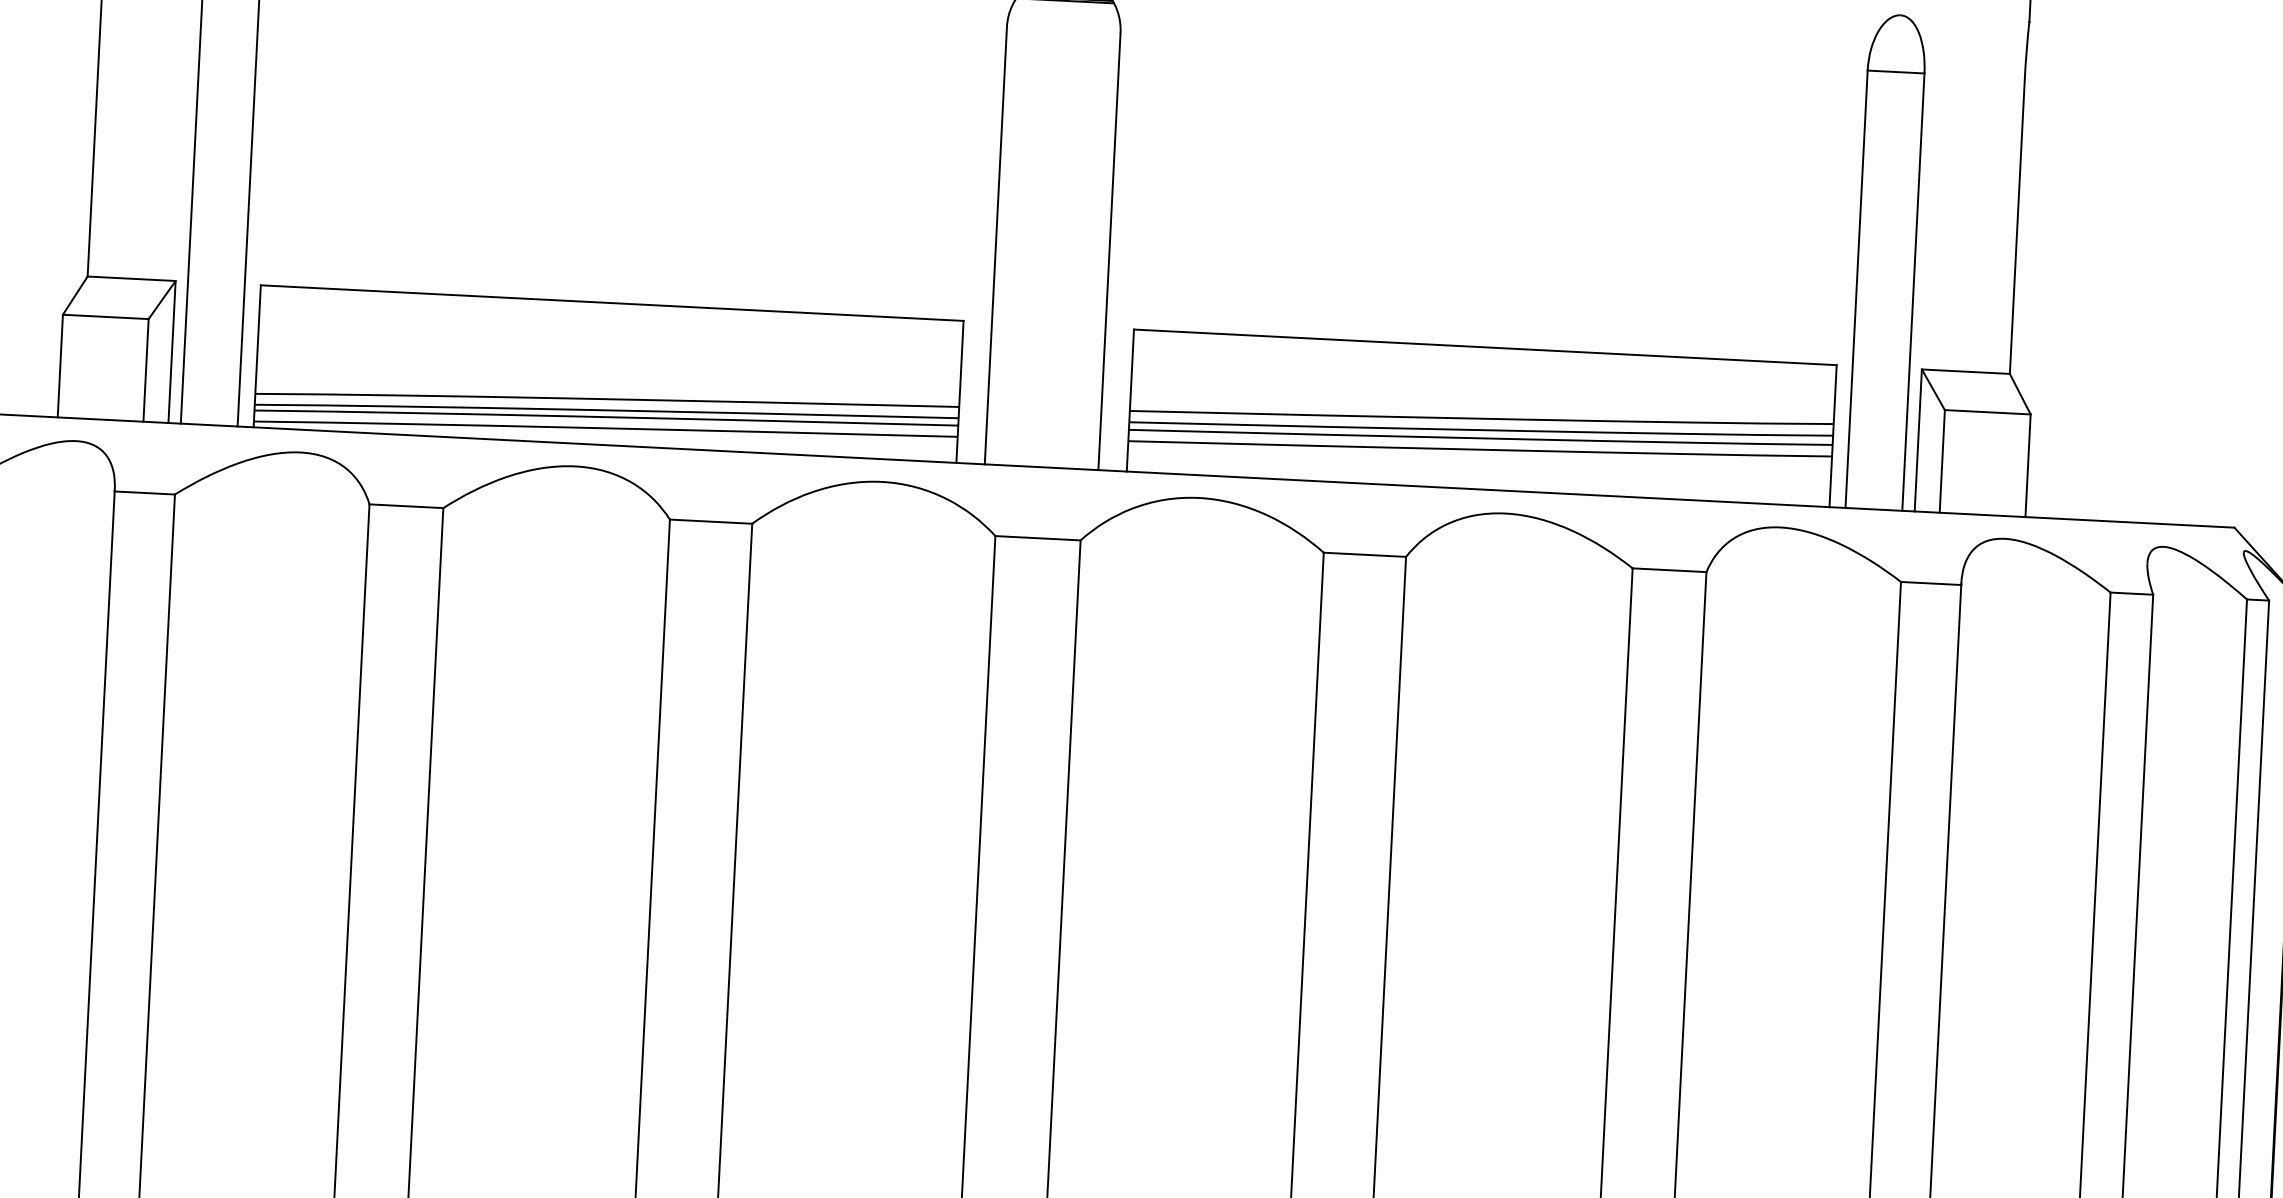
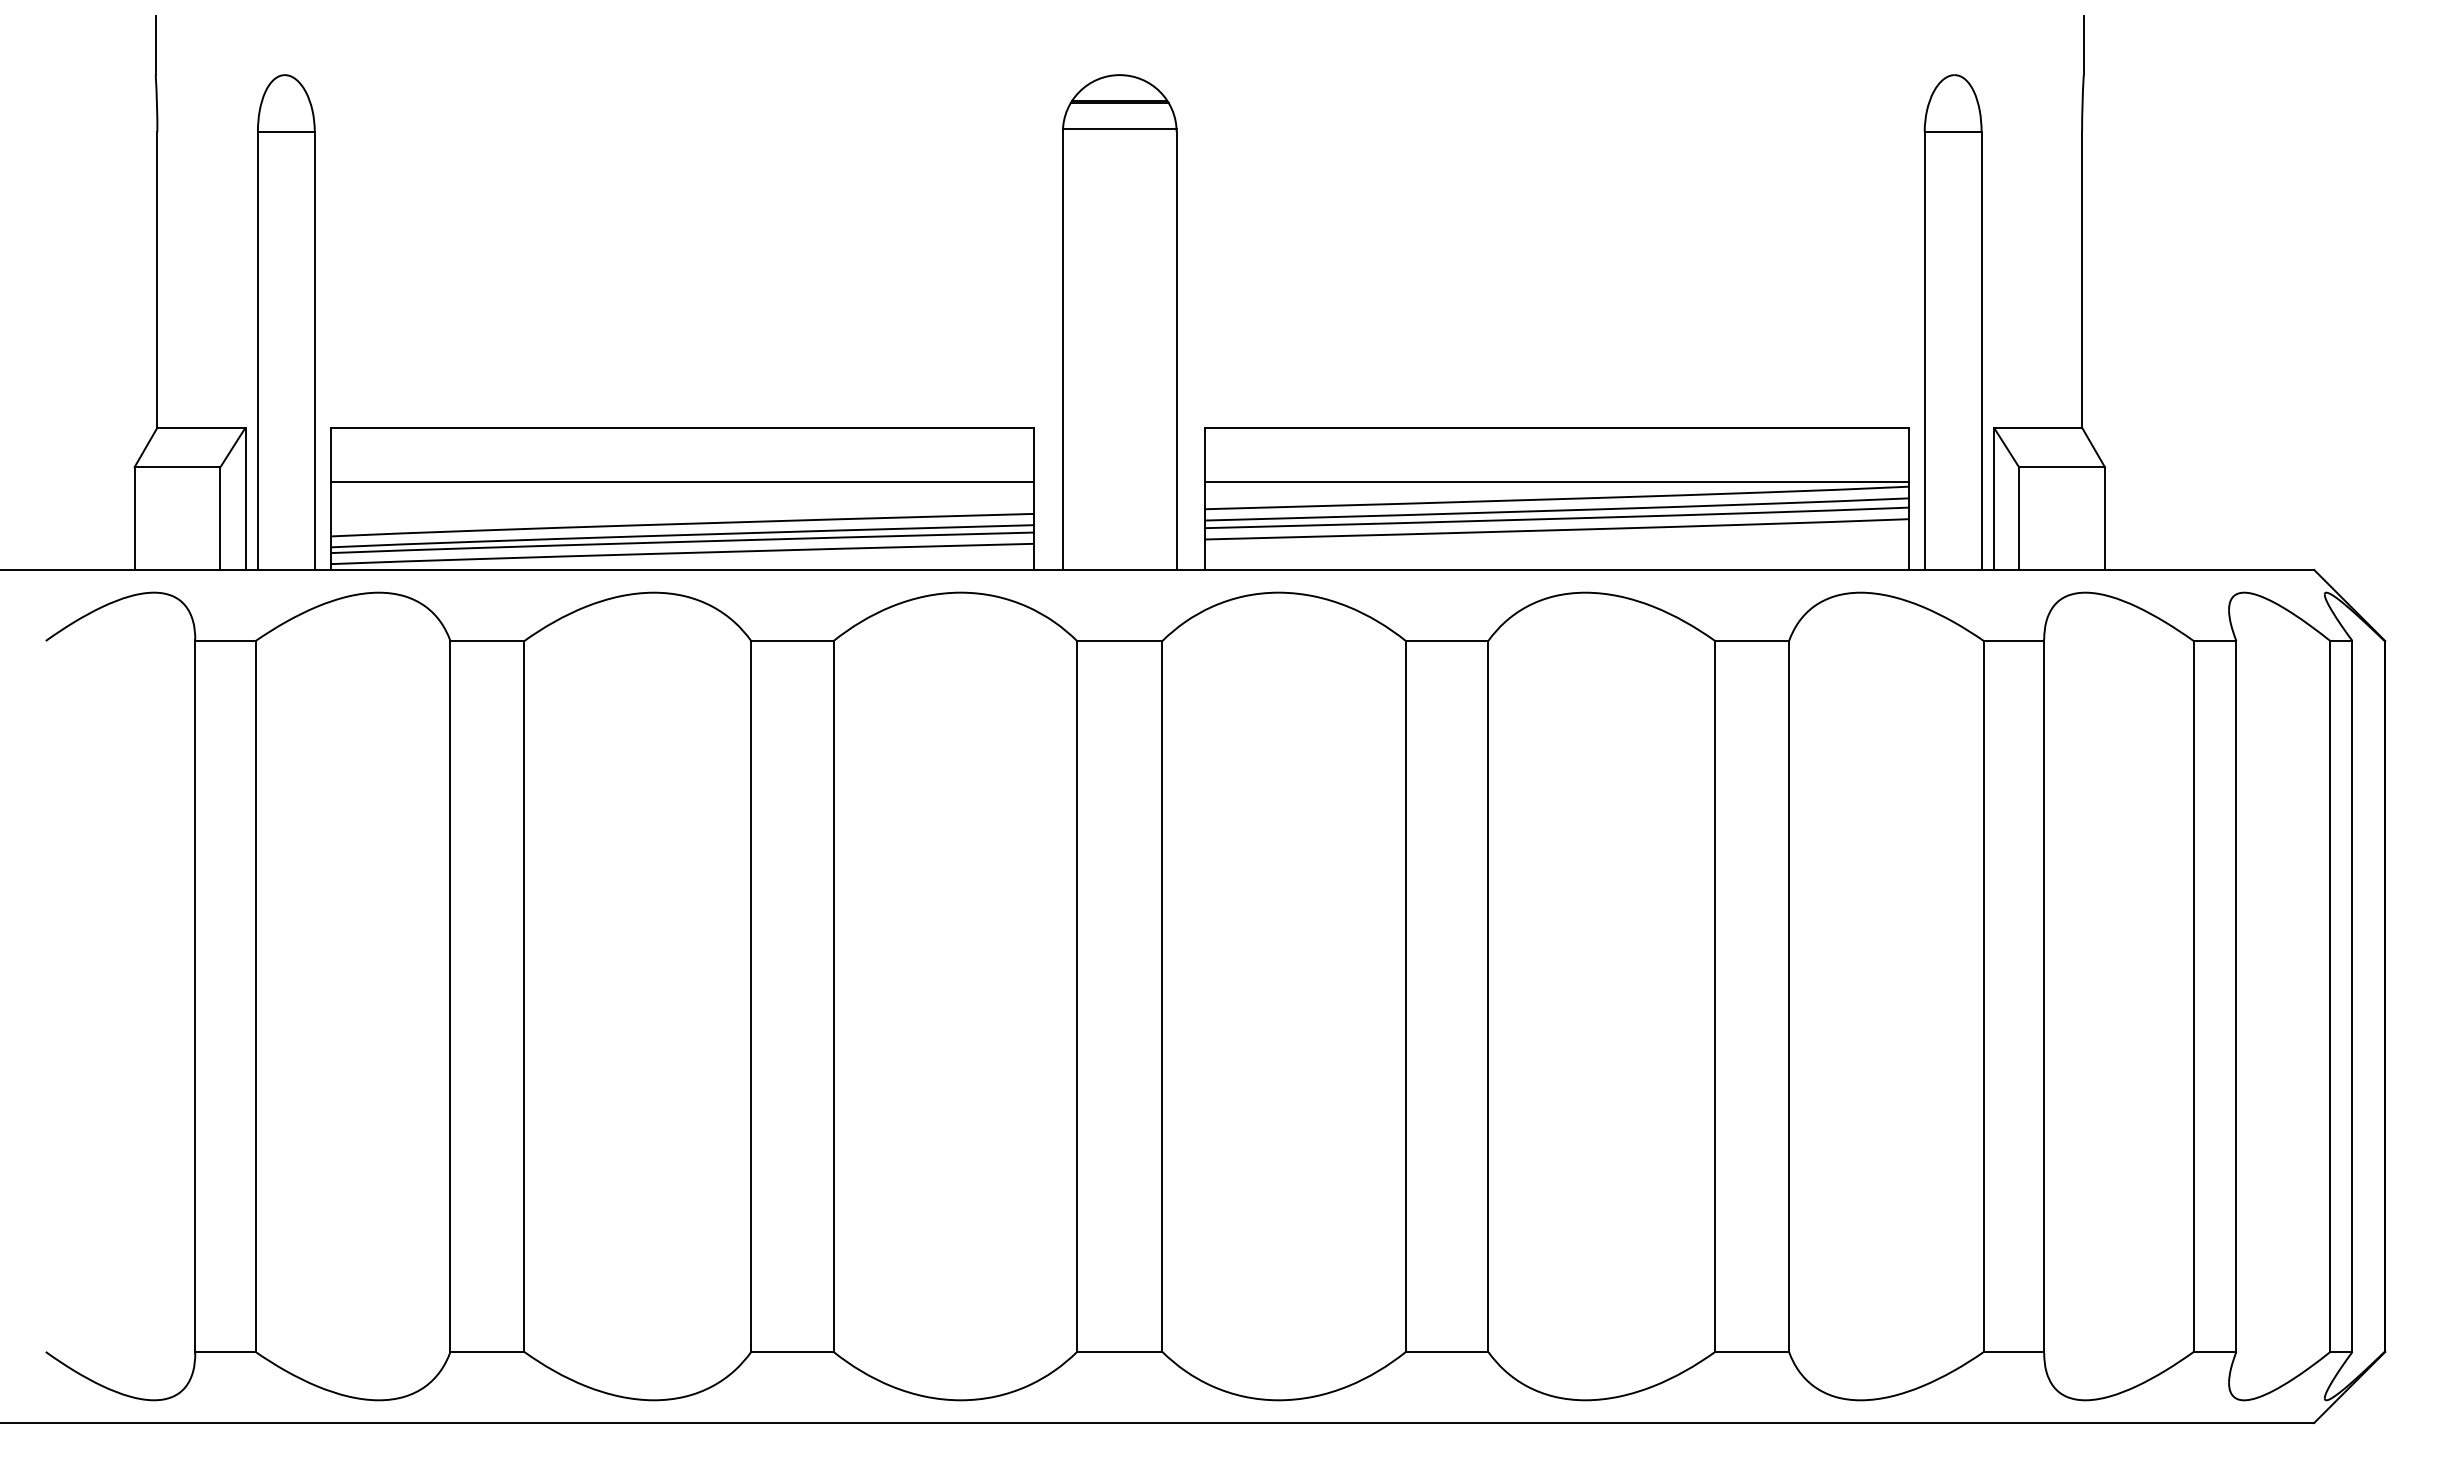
line: (1063, 26) -> (1119, 128), added
line: (609, 356) -> (682, 481), added
line: (1482, 401) -> (1556, 481), added

